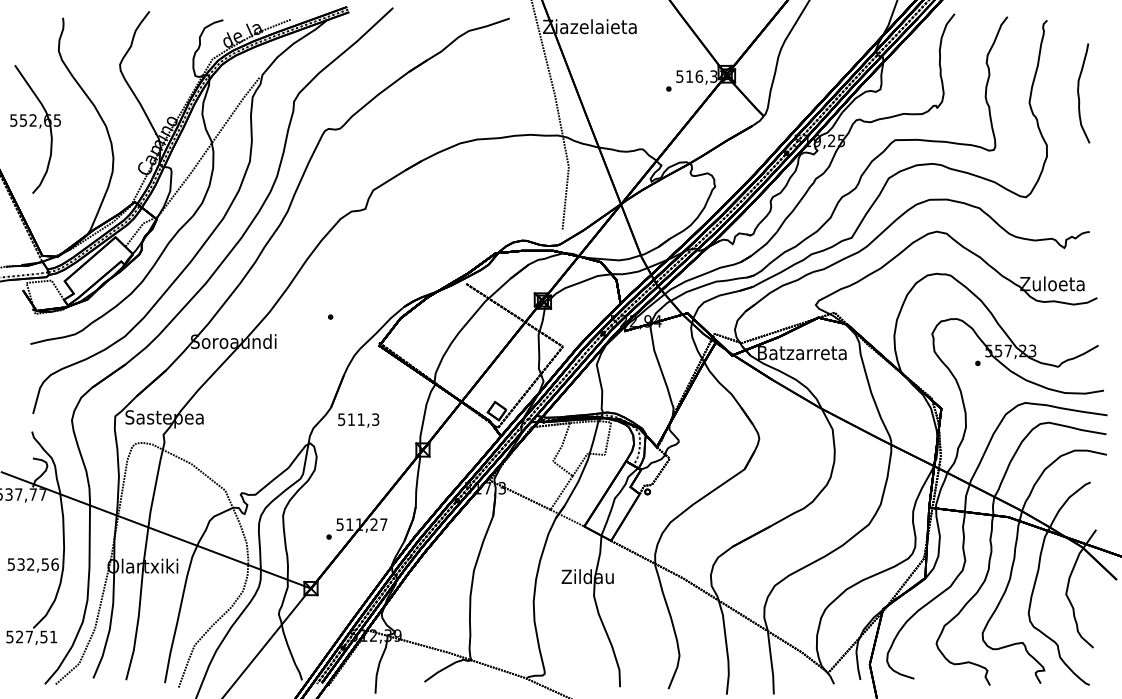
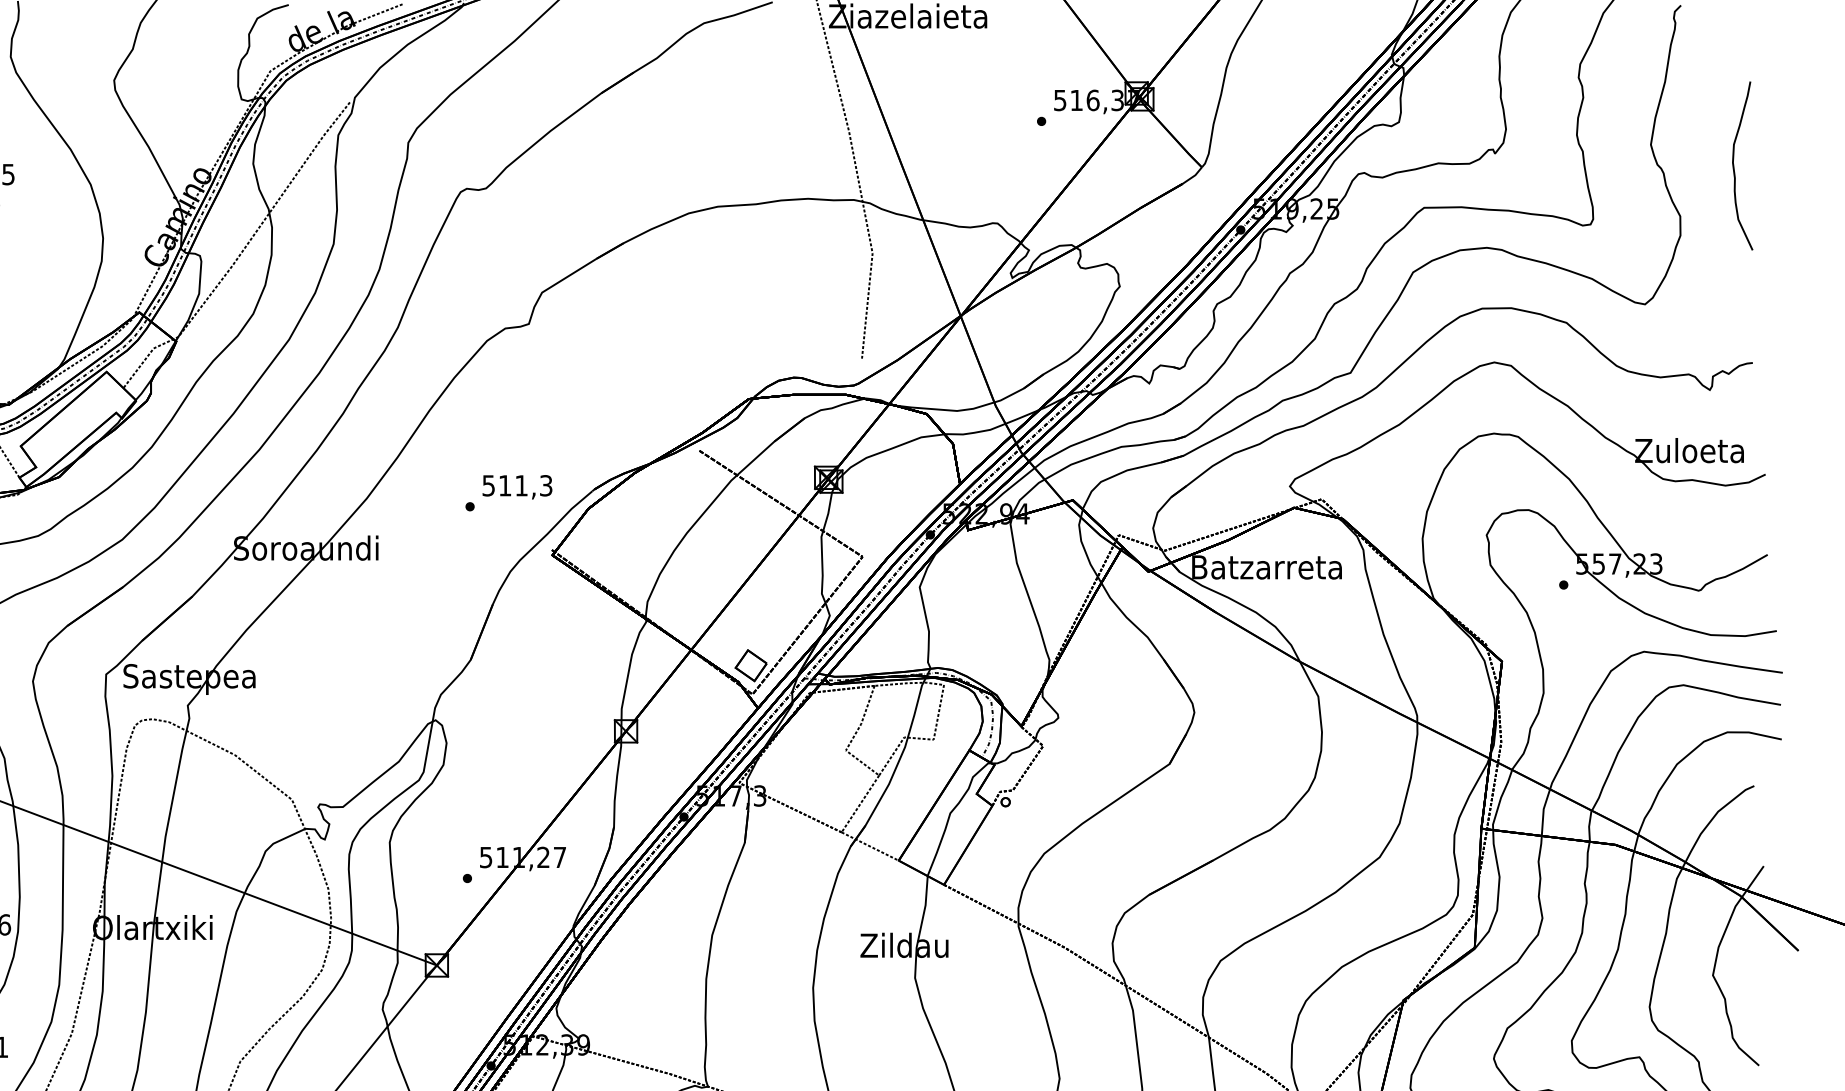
curve: (1079, 93) -> (1735, 166), moved
text: (358, 420) -> (517, 487), moved

